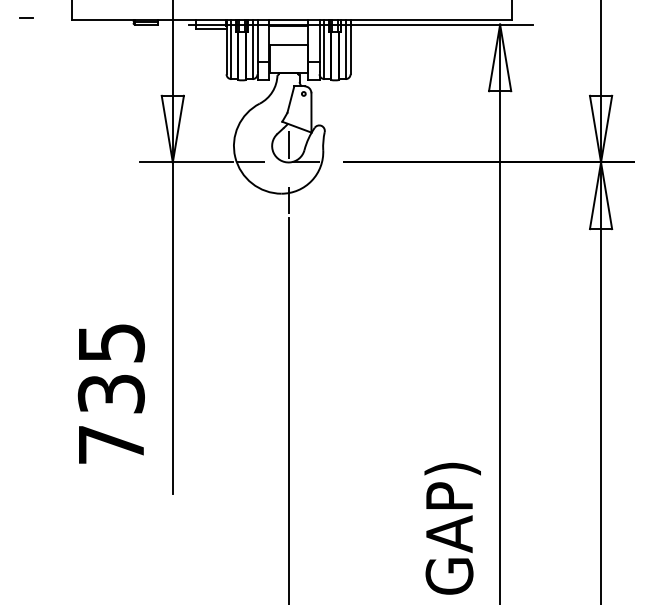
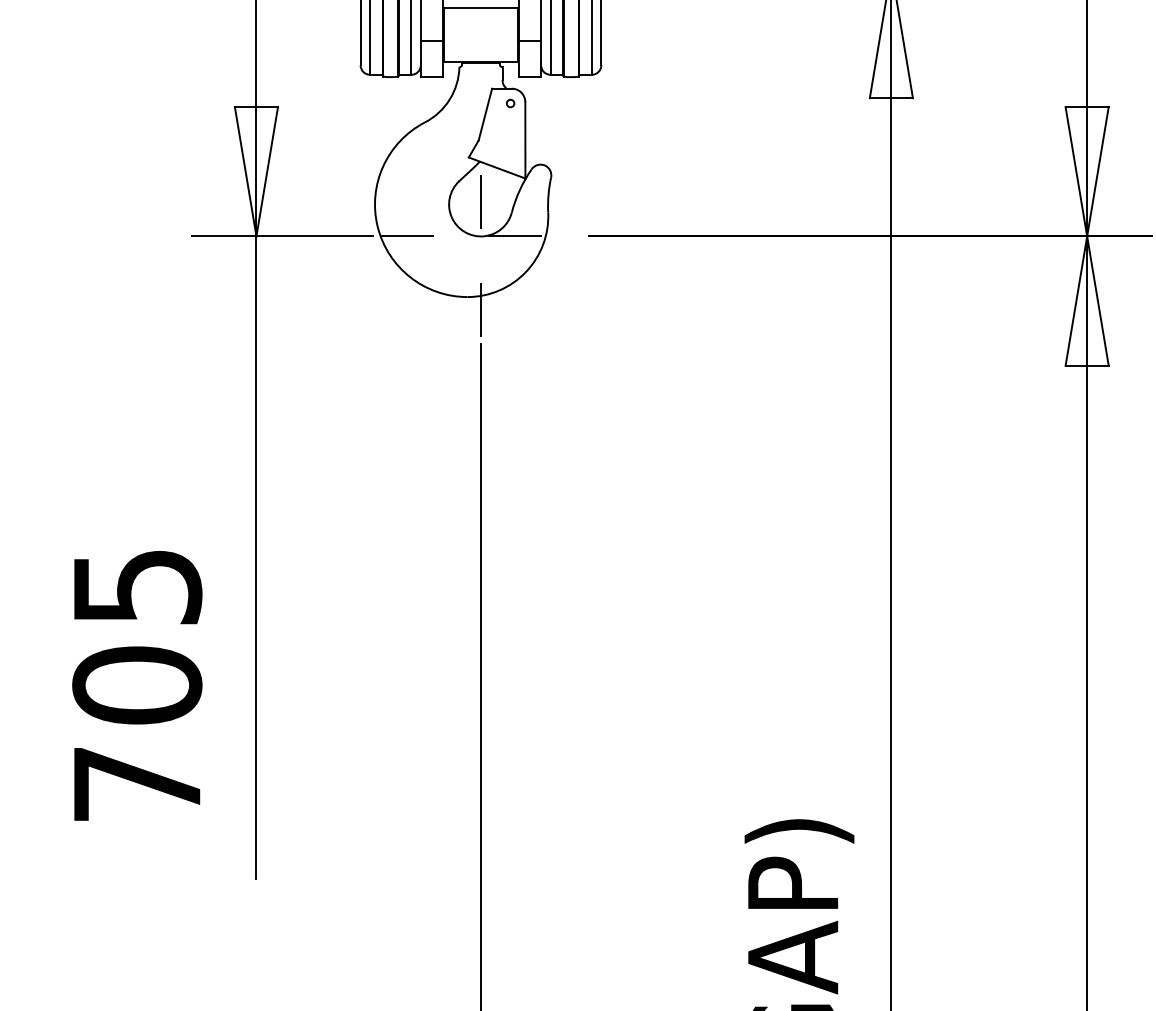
text: (110, 393) -> (135, 684), 735 -> 705

